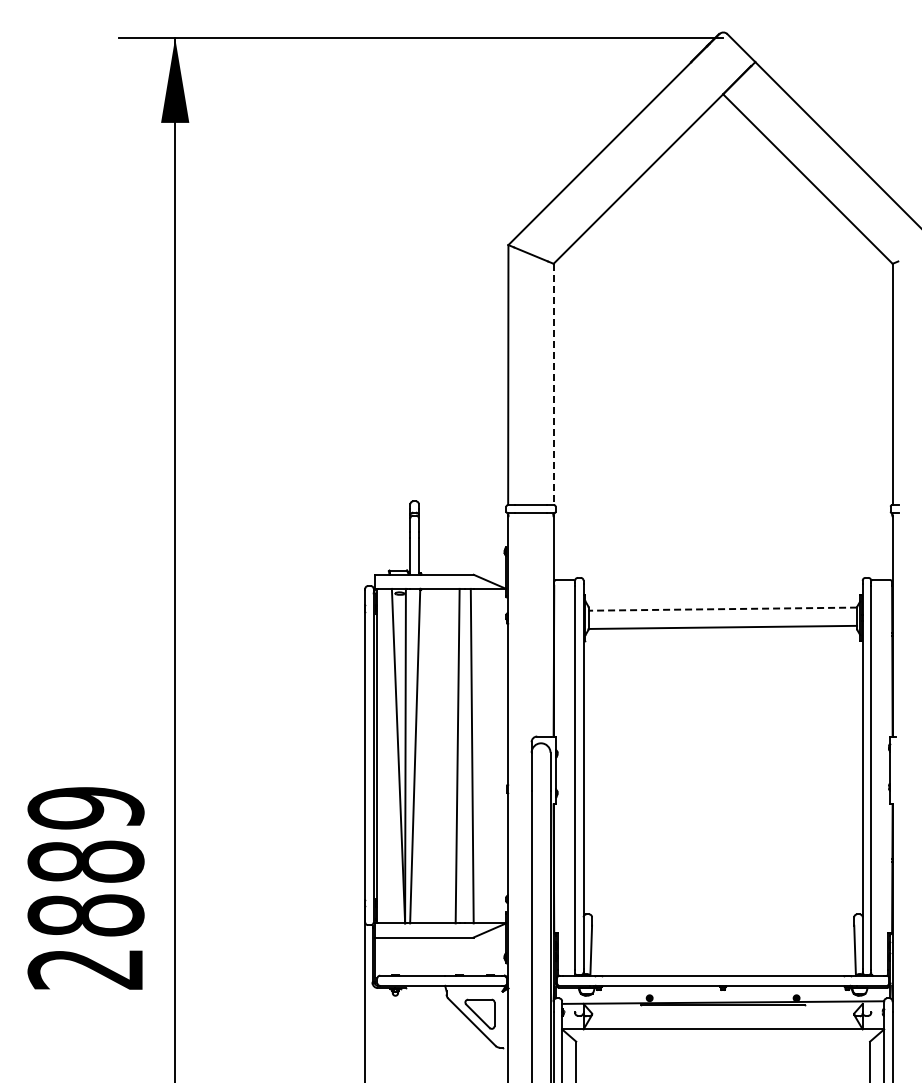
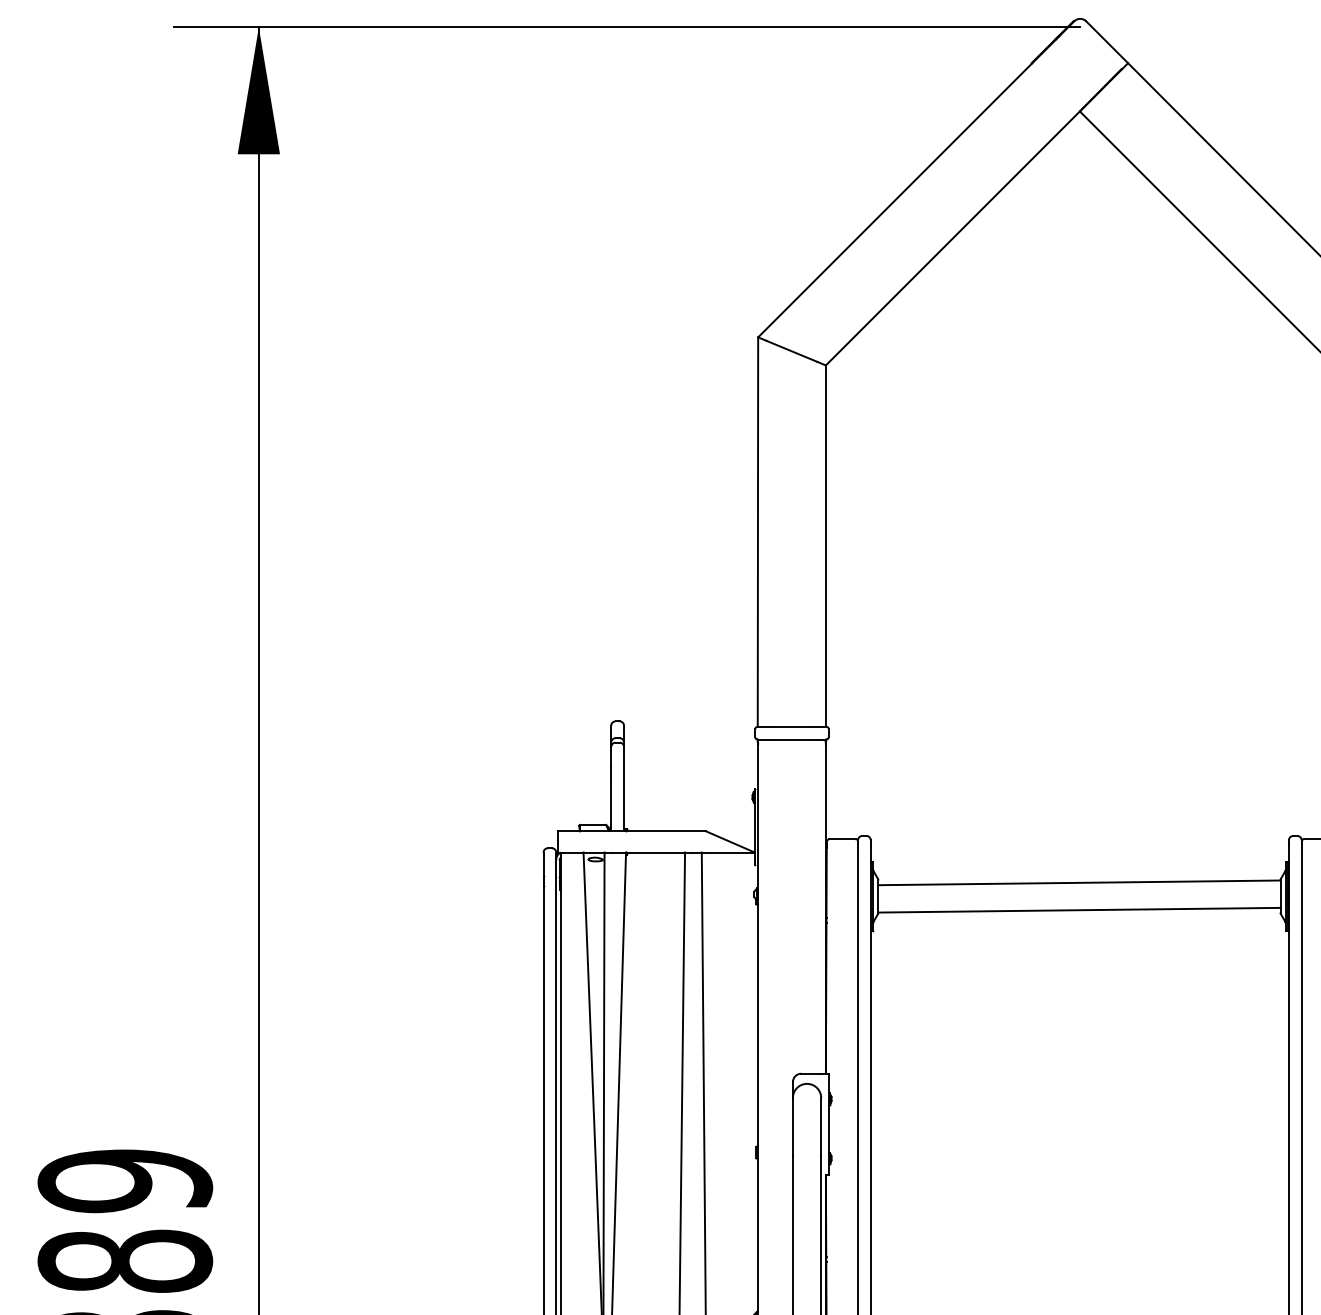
line: (553, 384) -> (825, 546), dashed -> solid
line: (722, 609) -> (1078, 883), dashed -> solid

